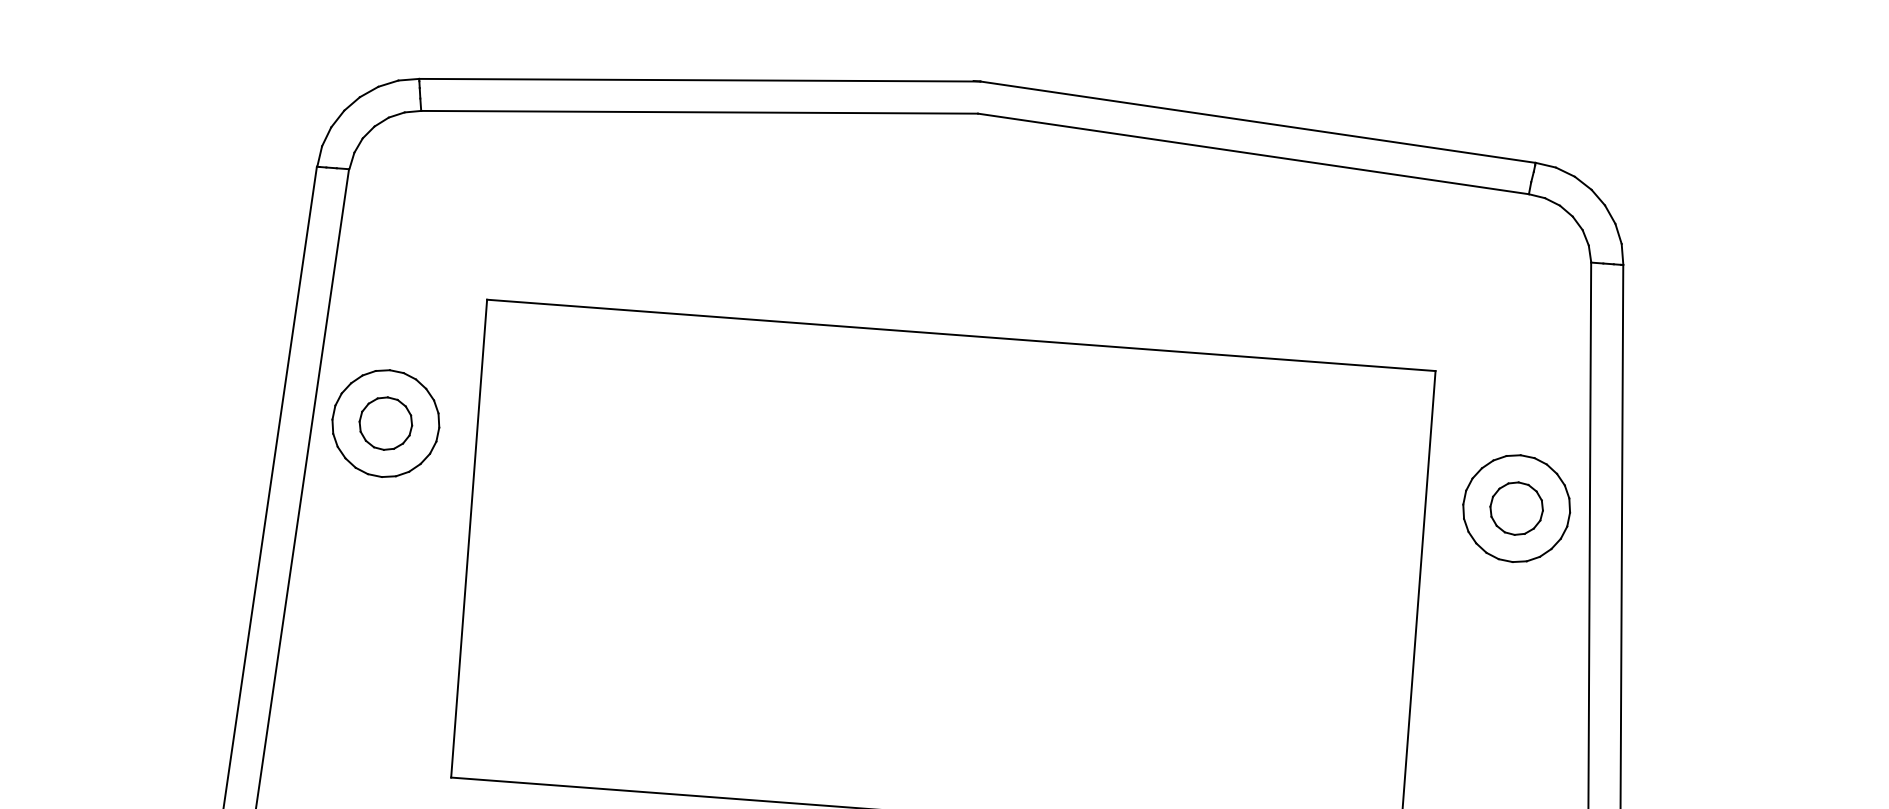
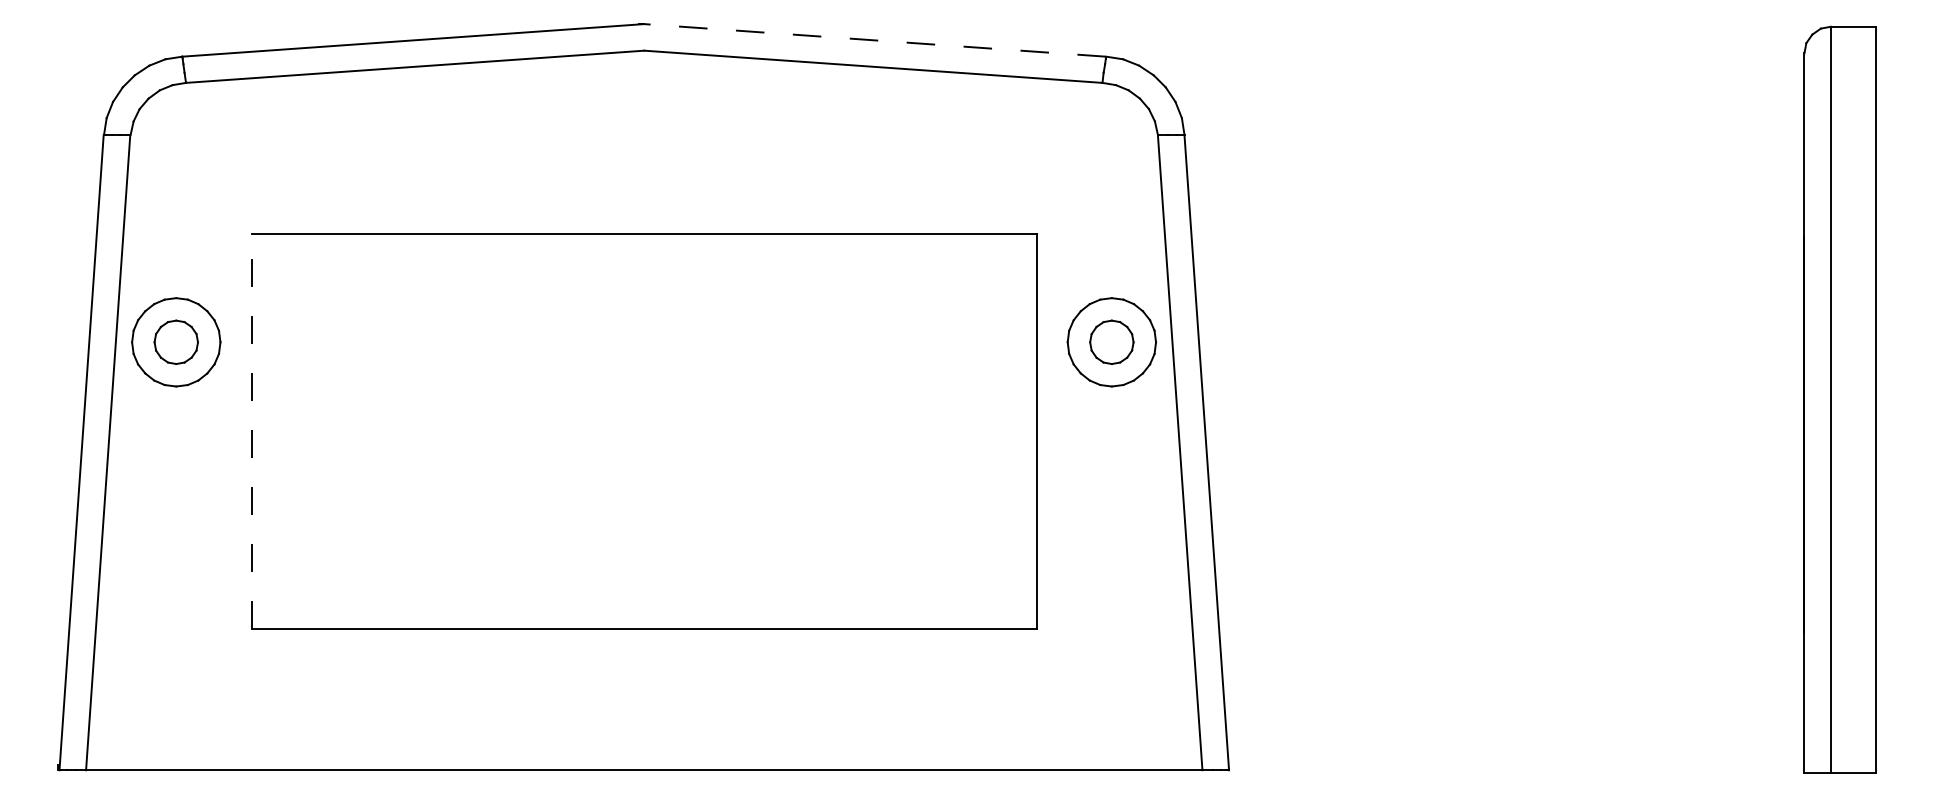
line: (1257, 122) -> (874, 40), solid -> dashed
line: (468, 538) -> (251, 431), solid -> dashed

